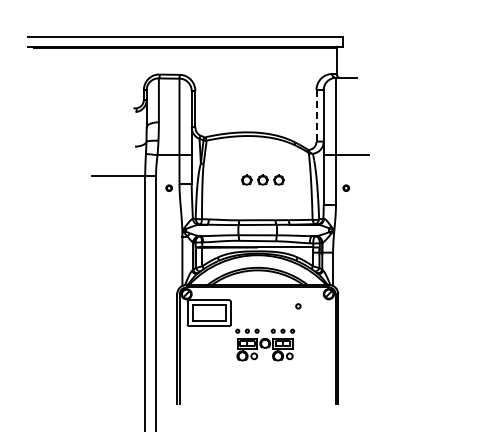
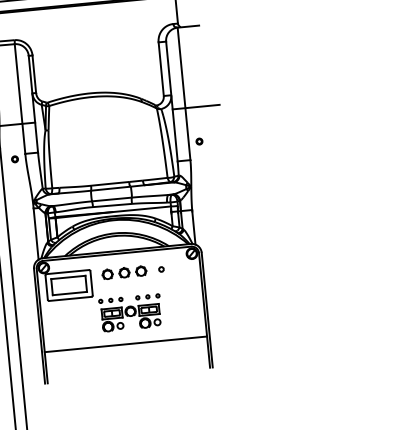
line: (316, 115) -> (161, 68), dashed -> solid
part: (262, 179) -> (123, 272), moved
line: (257, 374) -> (125, 344), added

